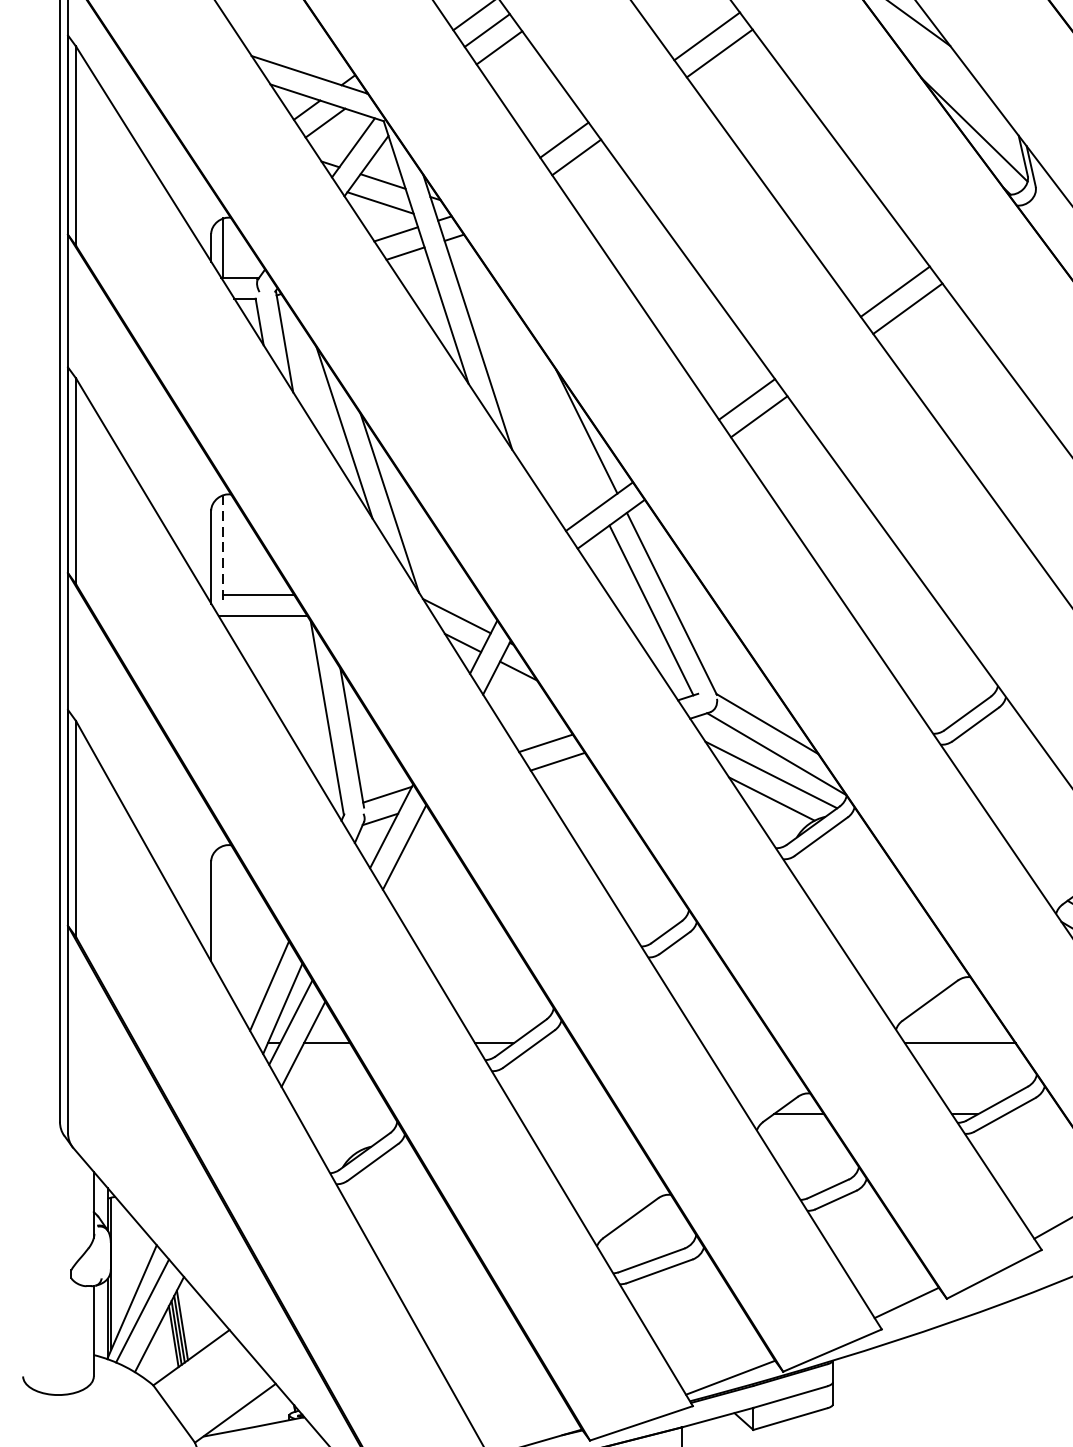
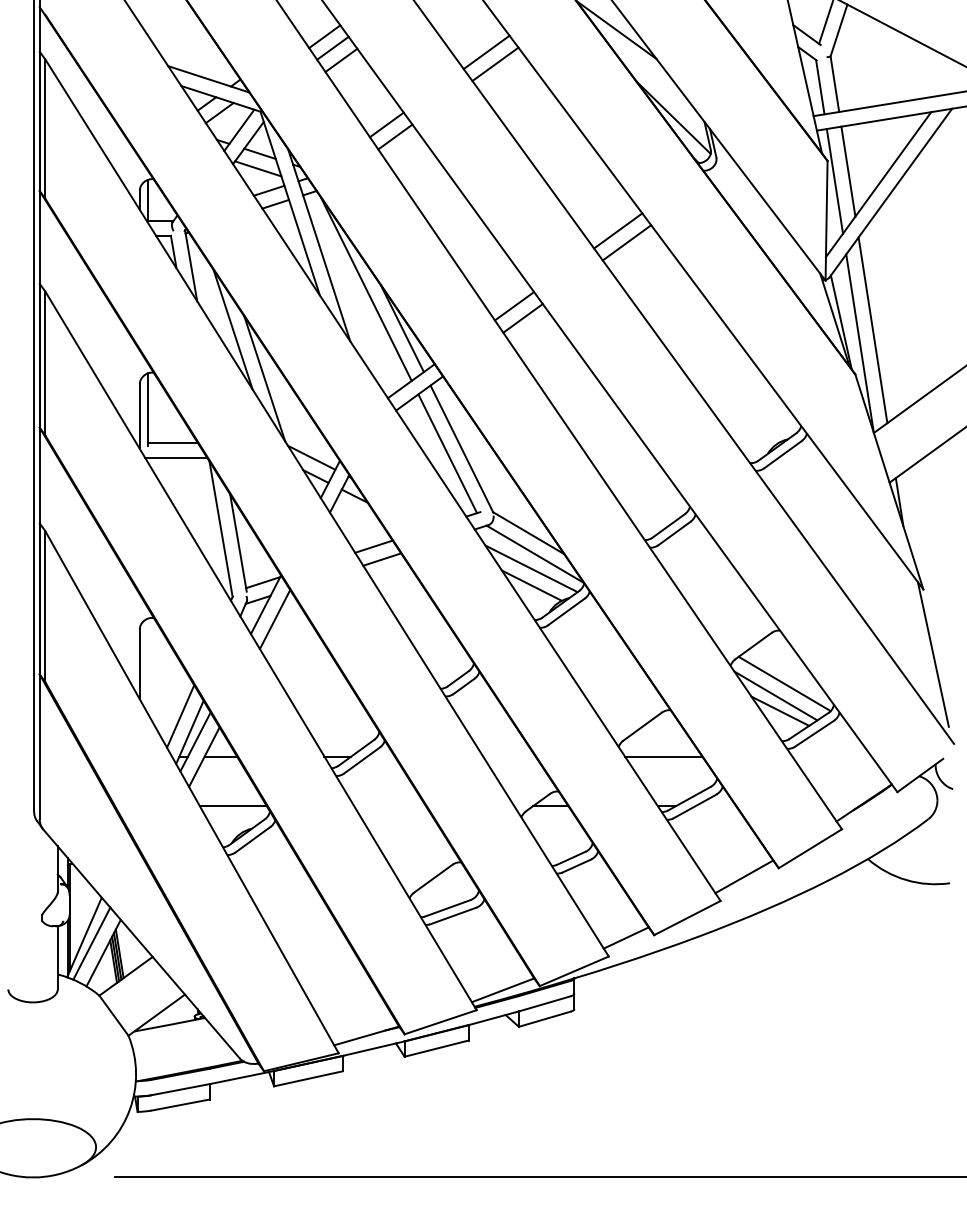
line: (535, 374) -> (366, 288), added
line: (223, 547) -> (148, 409), dashed -> solid
line: (343, 1113) -> (232, 805), added

